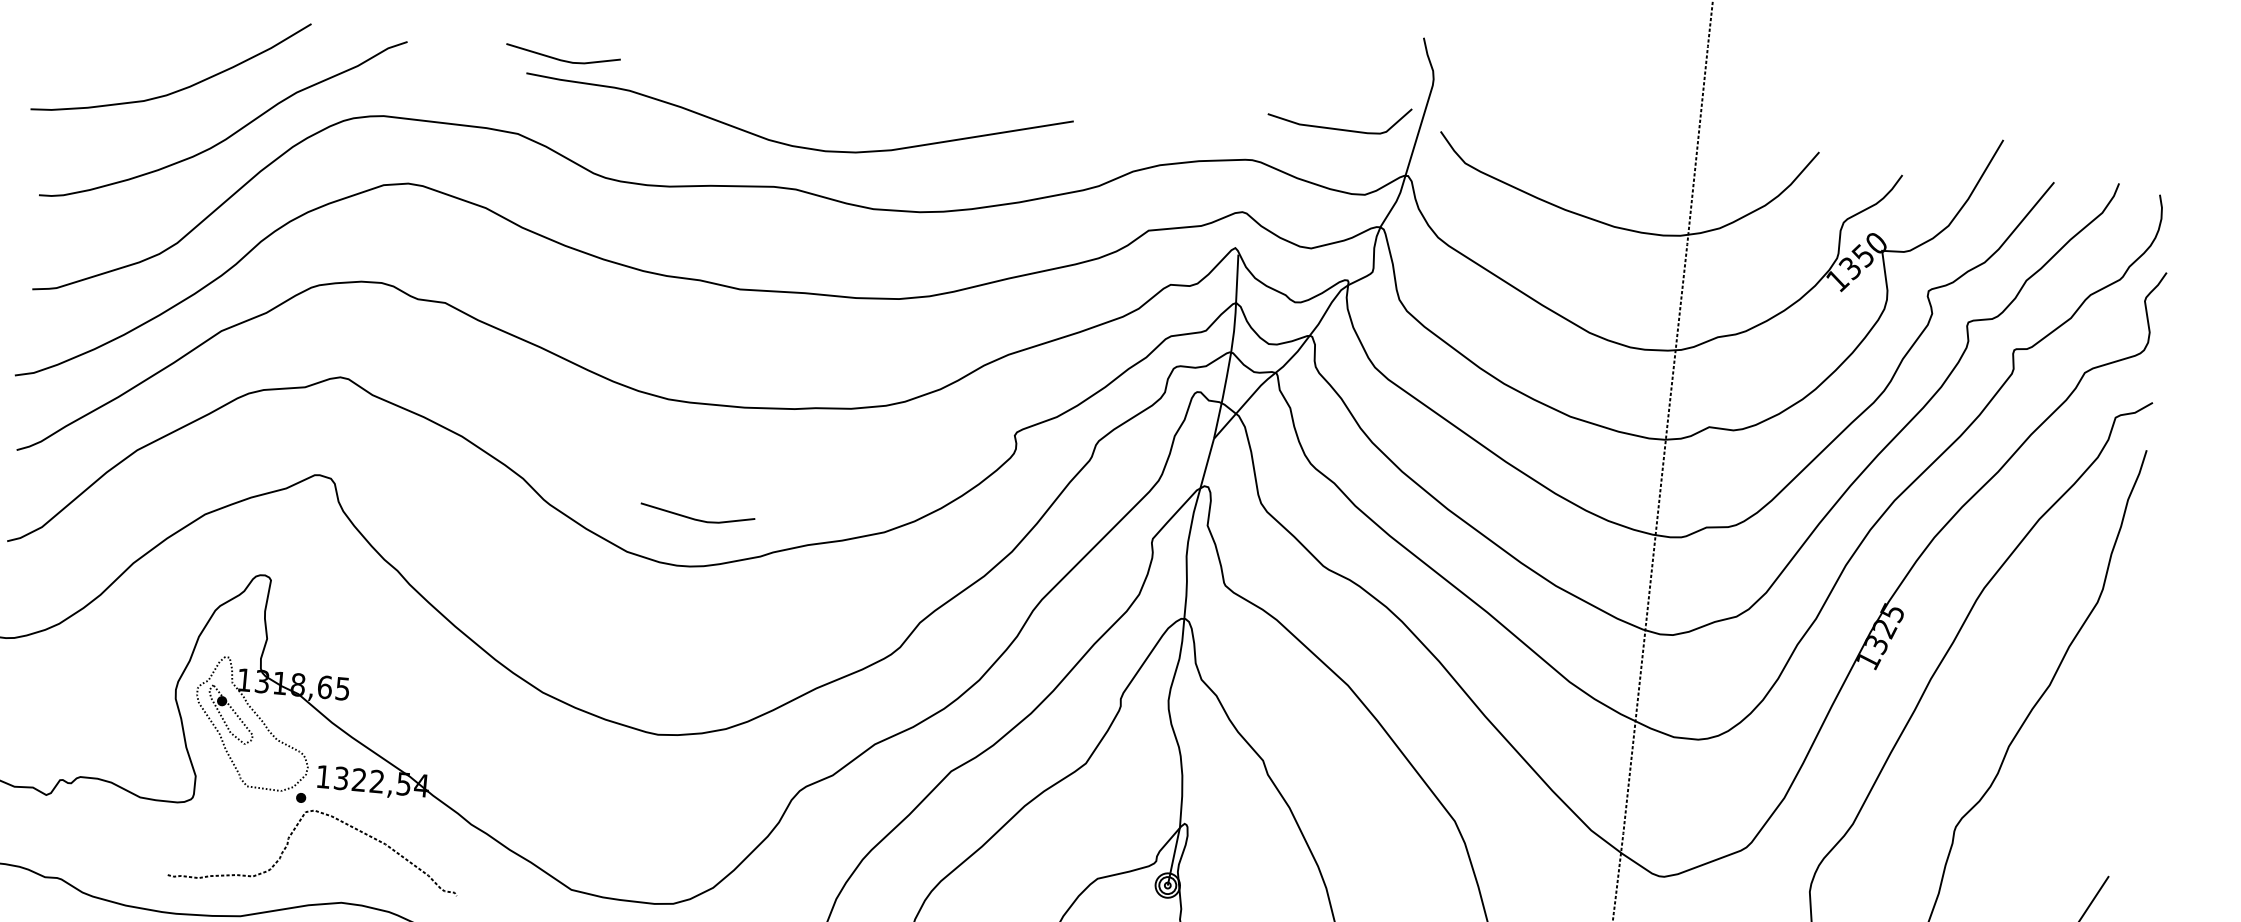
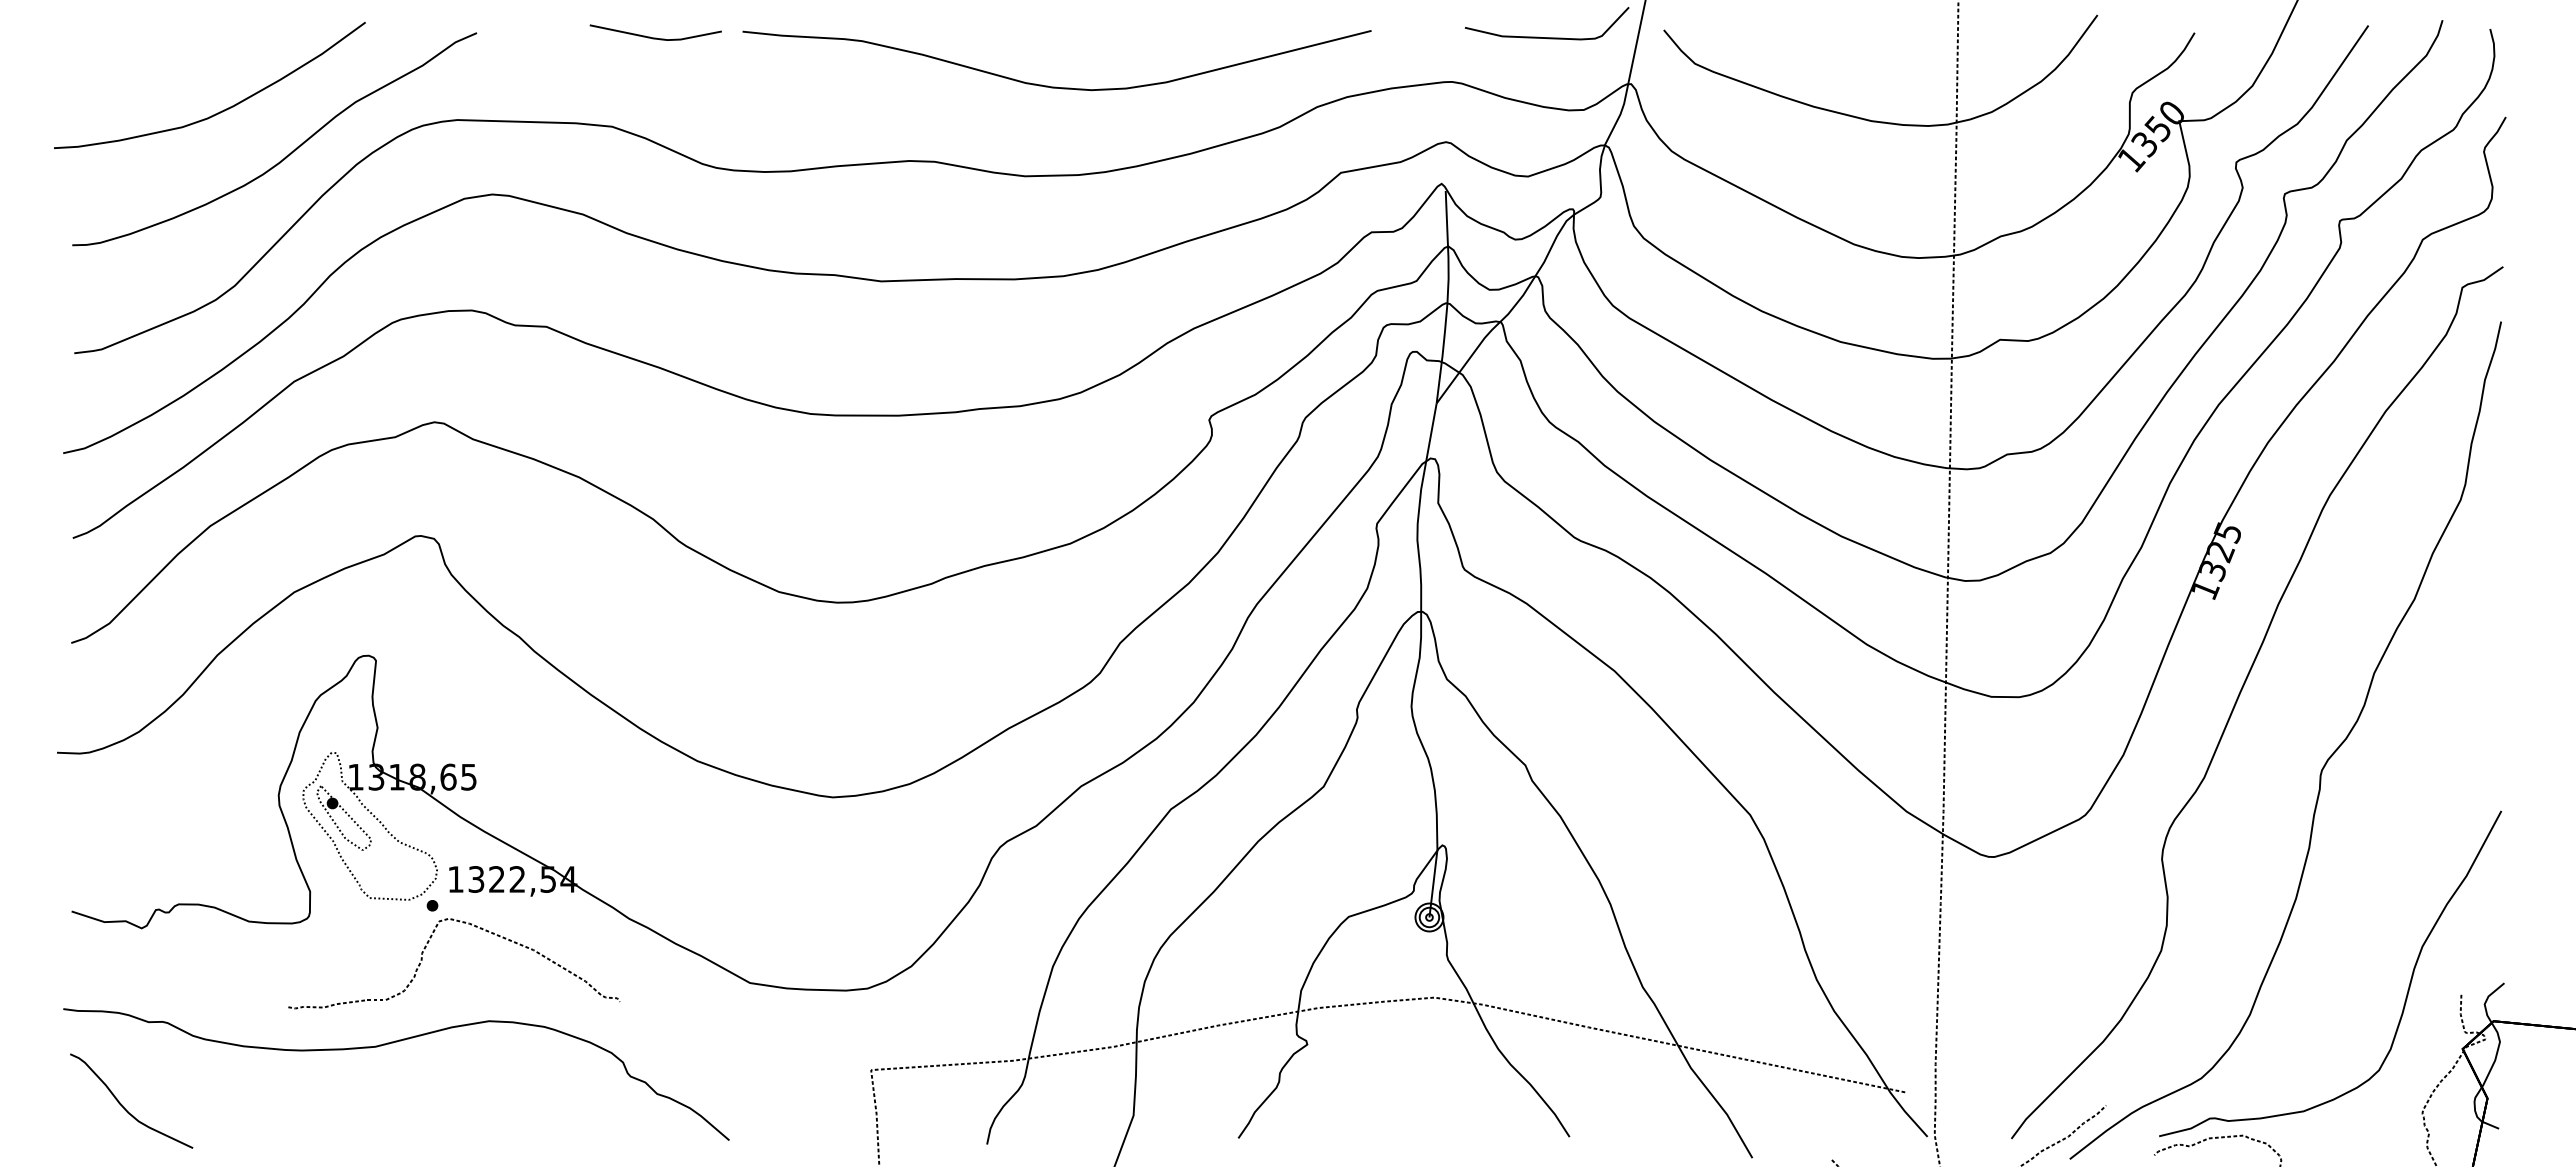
curve: (795, 145) -> (1056, 86), moved
line: (697, 519) -> (855, 547), removed

